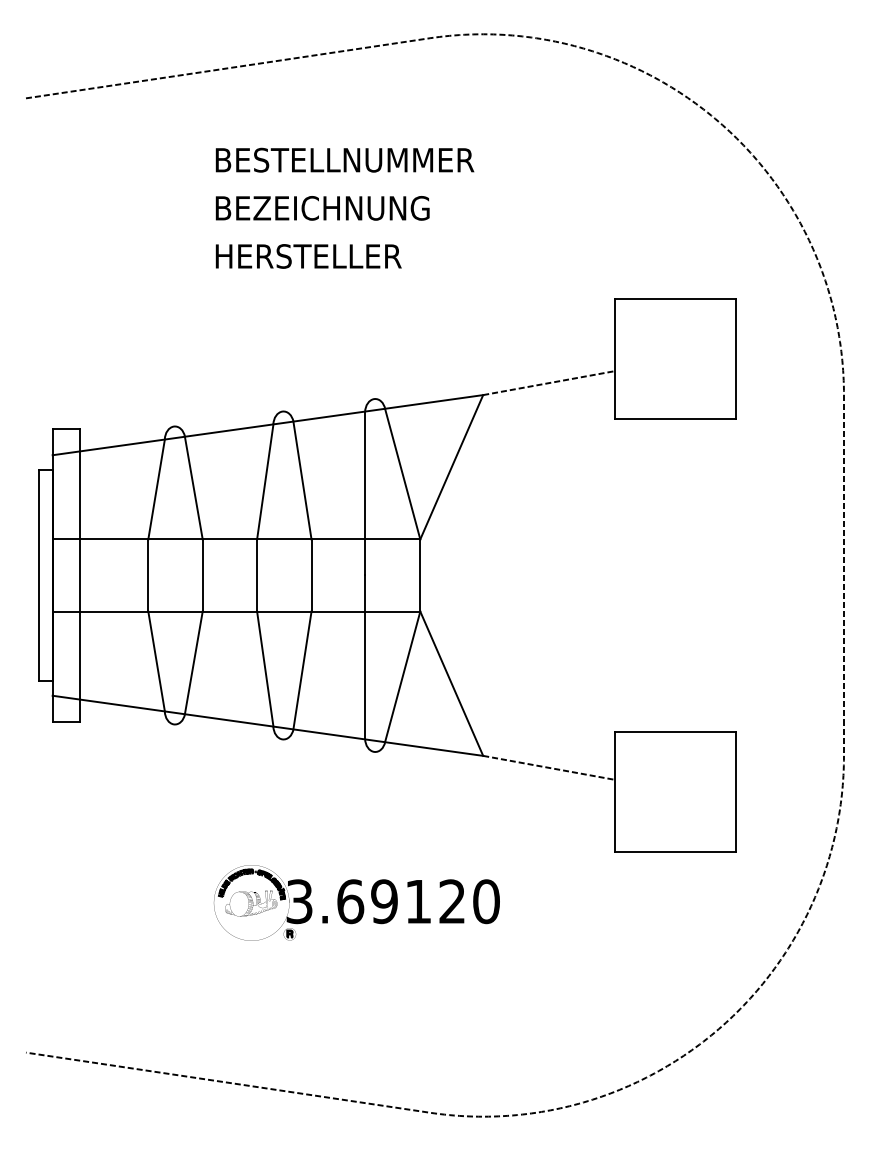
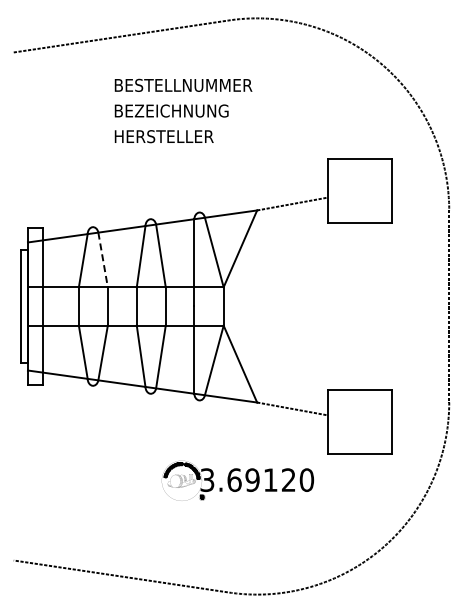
line: (194, 487) -> (103, 259), solid -> dashed
part: (356, 902) -> (237, 480), moved

